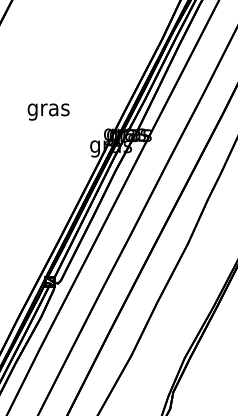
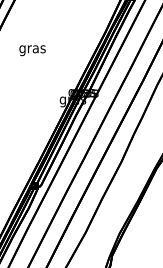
text: (48, 111) -> (32, 50), moved

